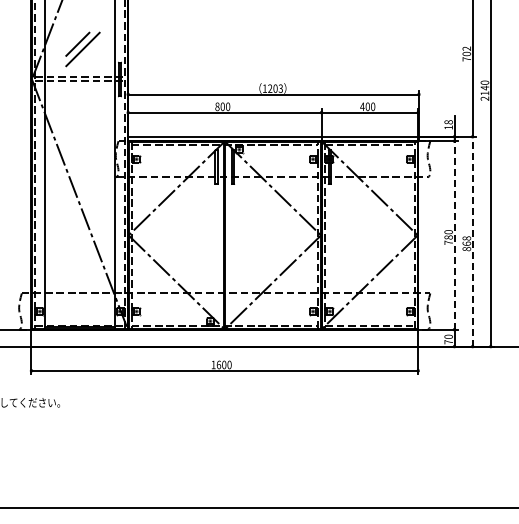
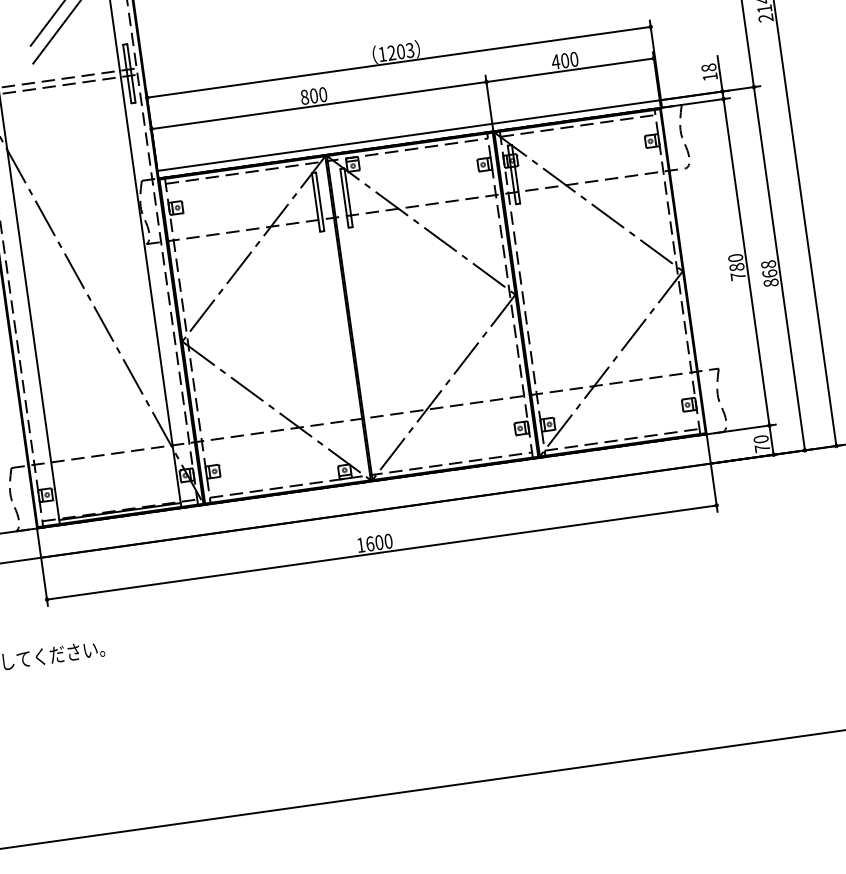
line: (454, 234) -> (746, 260), dashed -> solid
line: (472, 241) -> (779, 268), dashed -> solid

